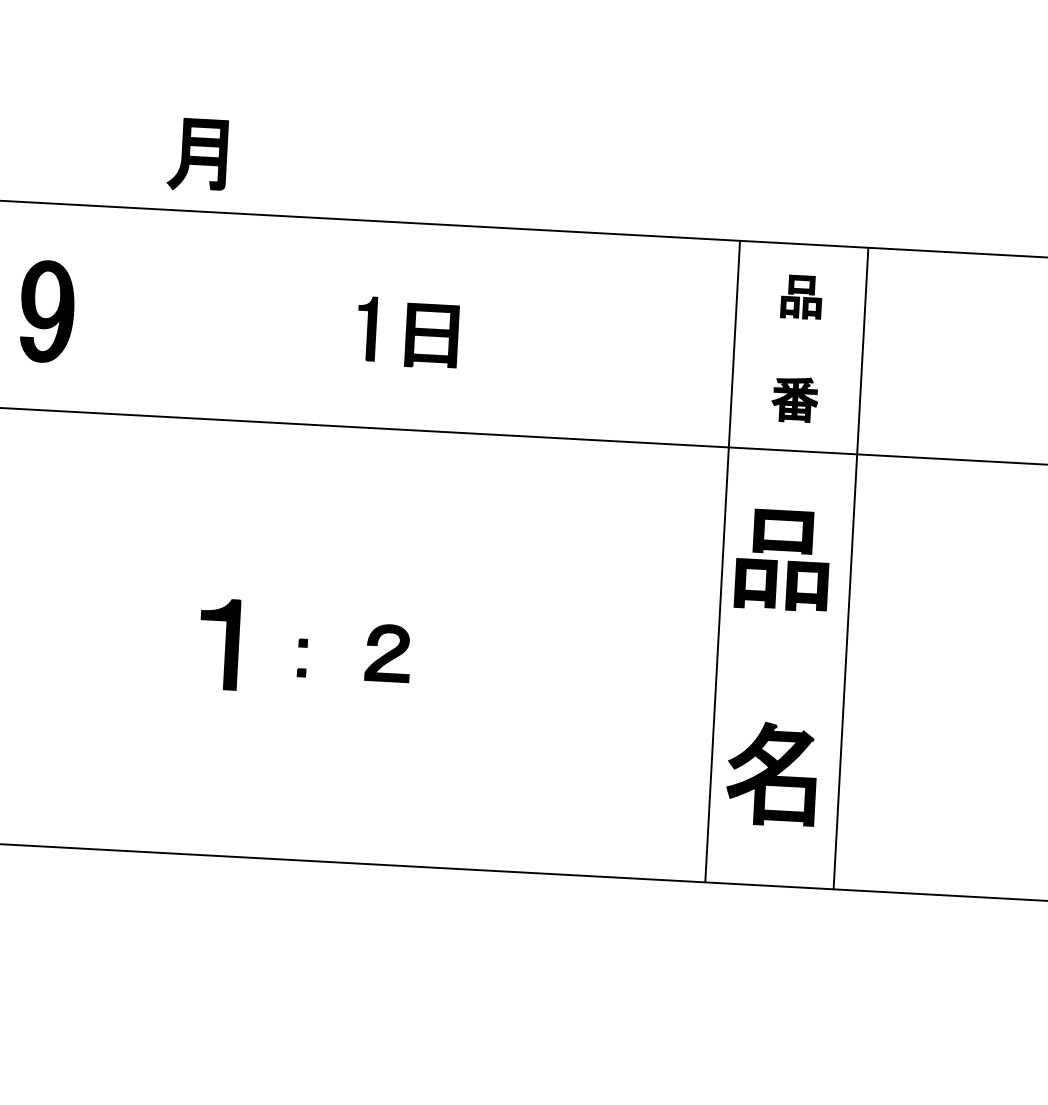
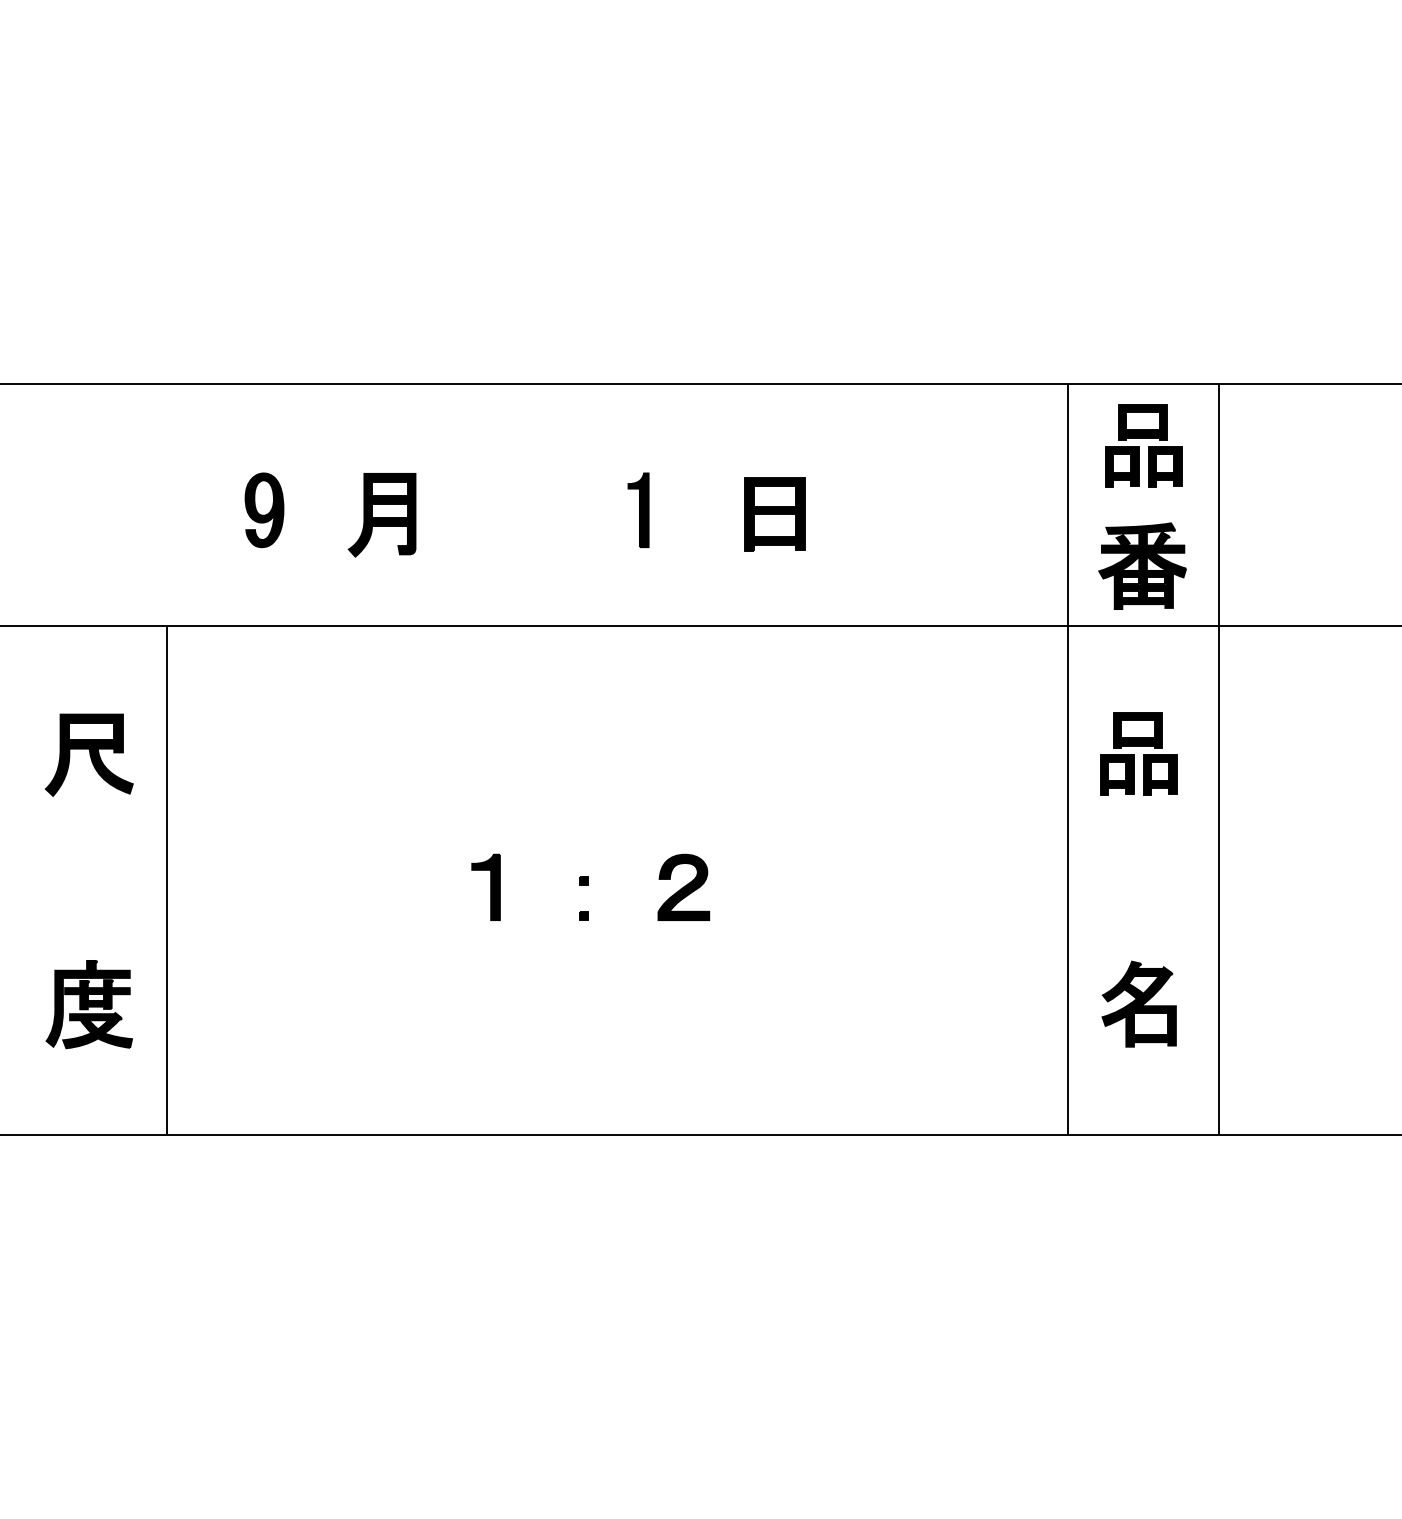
part: (197, 155) -> (381, 515), moved
part: (801, 296) -> (1143, 445), size x1.67
part: (47, 310) -> (264, 509), size x0.62
part: (431, 335) -> (774, 514), moved
part: (794, 399) -> (1142, 565), size x1.67
part: (782, 559) -> (1138, 753), size x0.71
part: (218, 643) -> (485, 886), size x0.62
part: (771, 773) -> (1138, 1003), size x0.71

